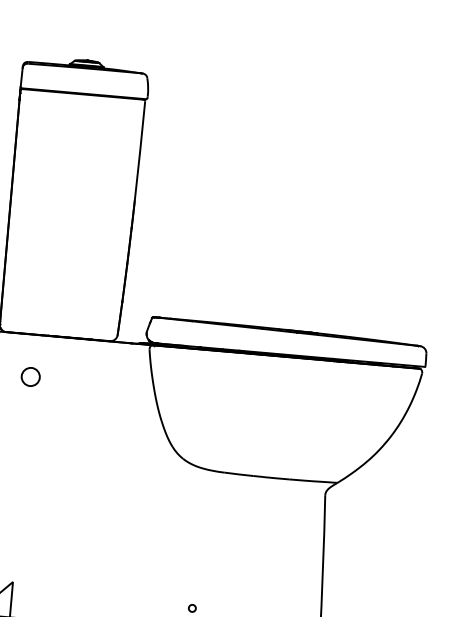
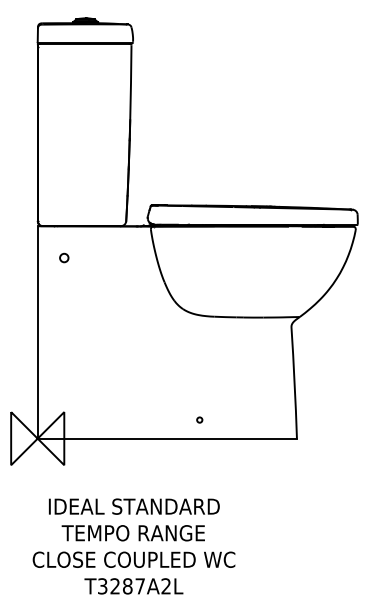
circle: (31, 376) -> (64, 257), size x0.62

